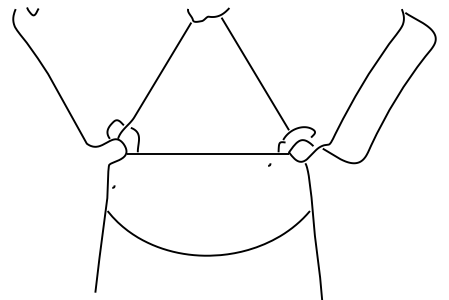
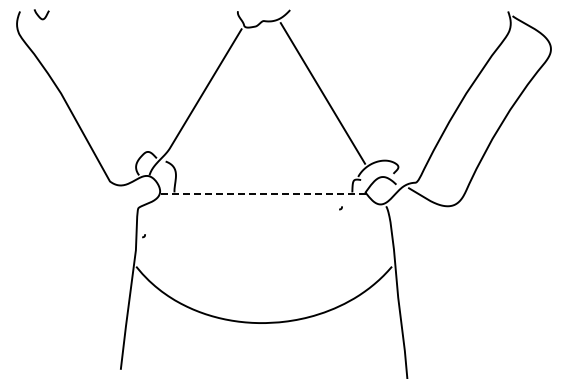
line: (208, 153) -> (263, 193), solid -> dashed

